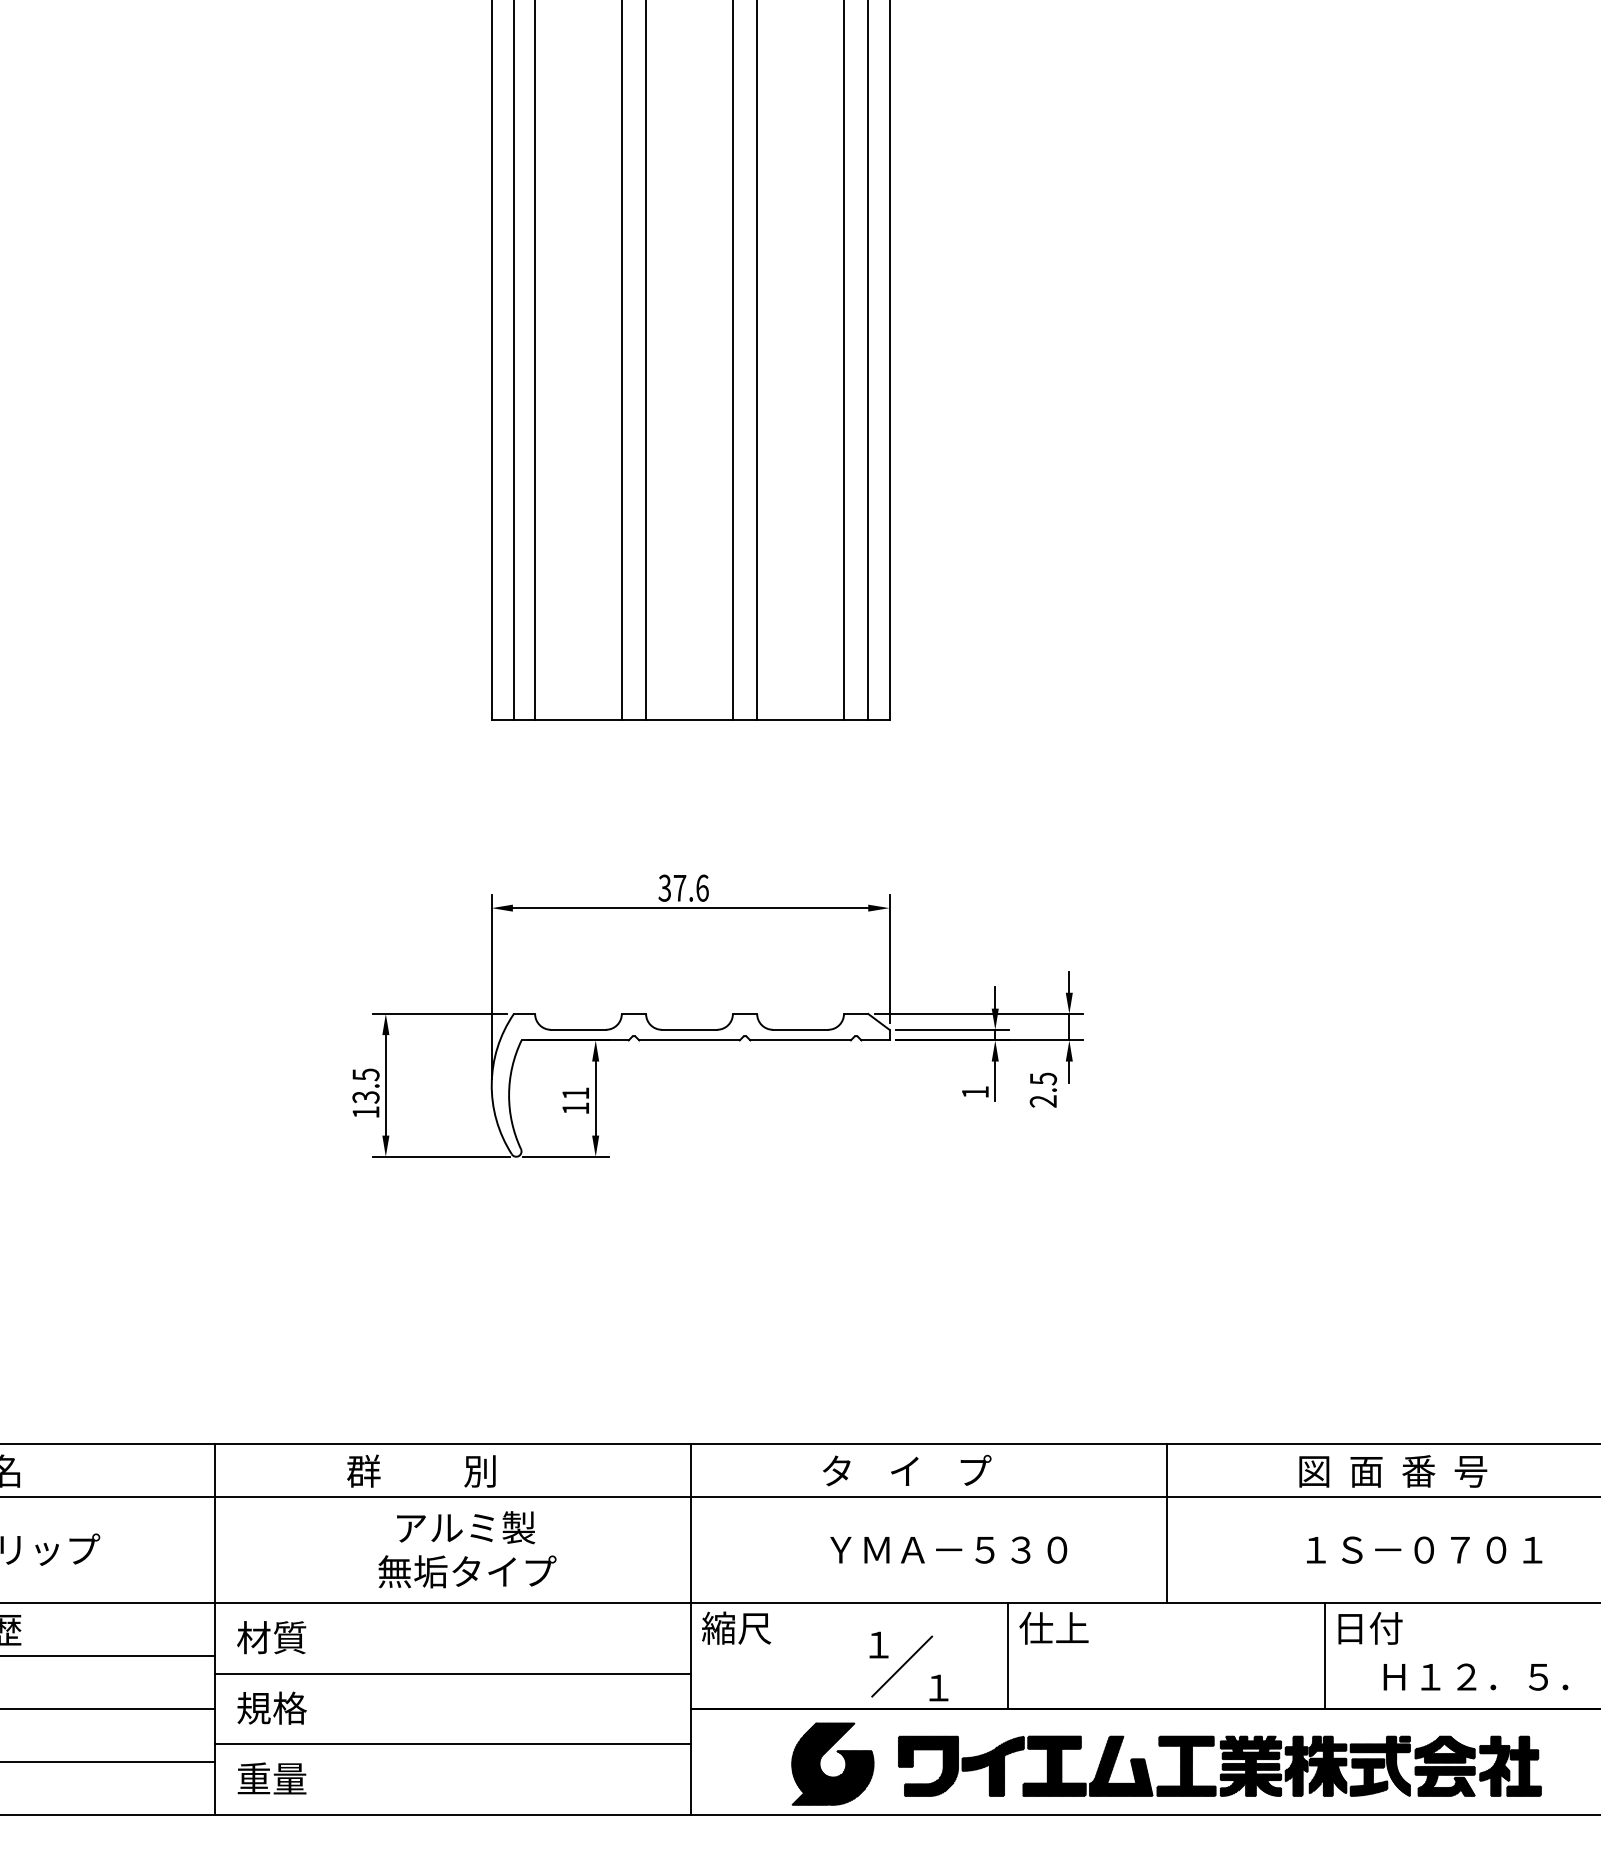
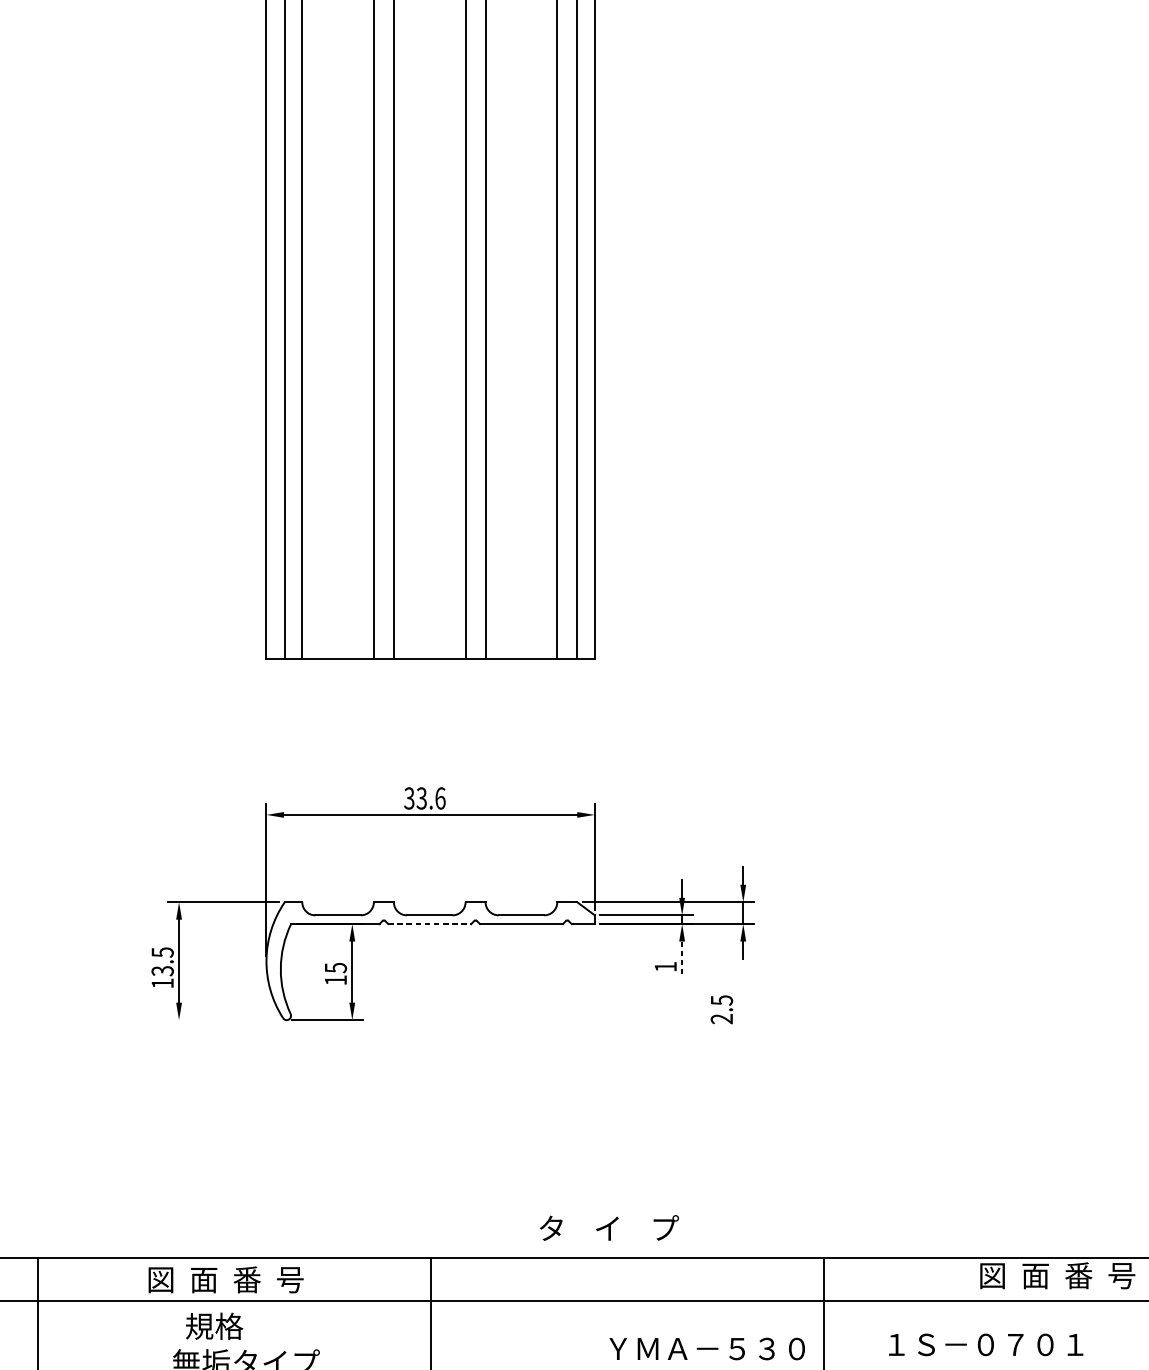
text: (679, 887) -> (421, 797), 37.6 -> 33.6
line: (690, 1040) -> (430, 924), solid -> dashed
line: (995, 1081) -> (682, 958), solid -> dashed
text: (1043, 1089) -> (721, 1009), moved
text: (575, 1093) -> (335, 967), 11 -> 15
line: (440, 1156) -> (224, 1019), removed
text: (441, 1470) -> (225, 1279), 群          別 -> 図  面  番  号
text: (907, 1470) -> (609, 1227), moved
text: (1393, 1471) -> (1057, 1275), moved
text: (464, 1527) -> (243, 1326), アルミ製 -> 規格
text: (948, 1549) -> (707, 1348), moved
text: (1424, 1549) -> (986, 1344), moved

